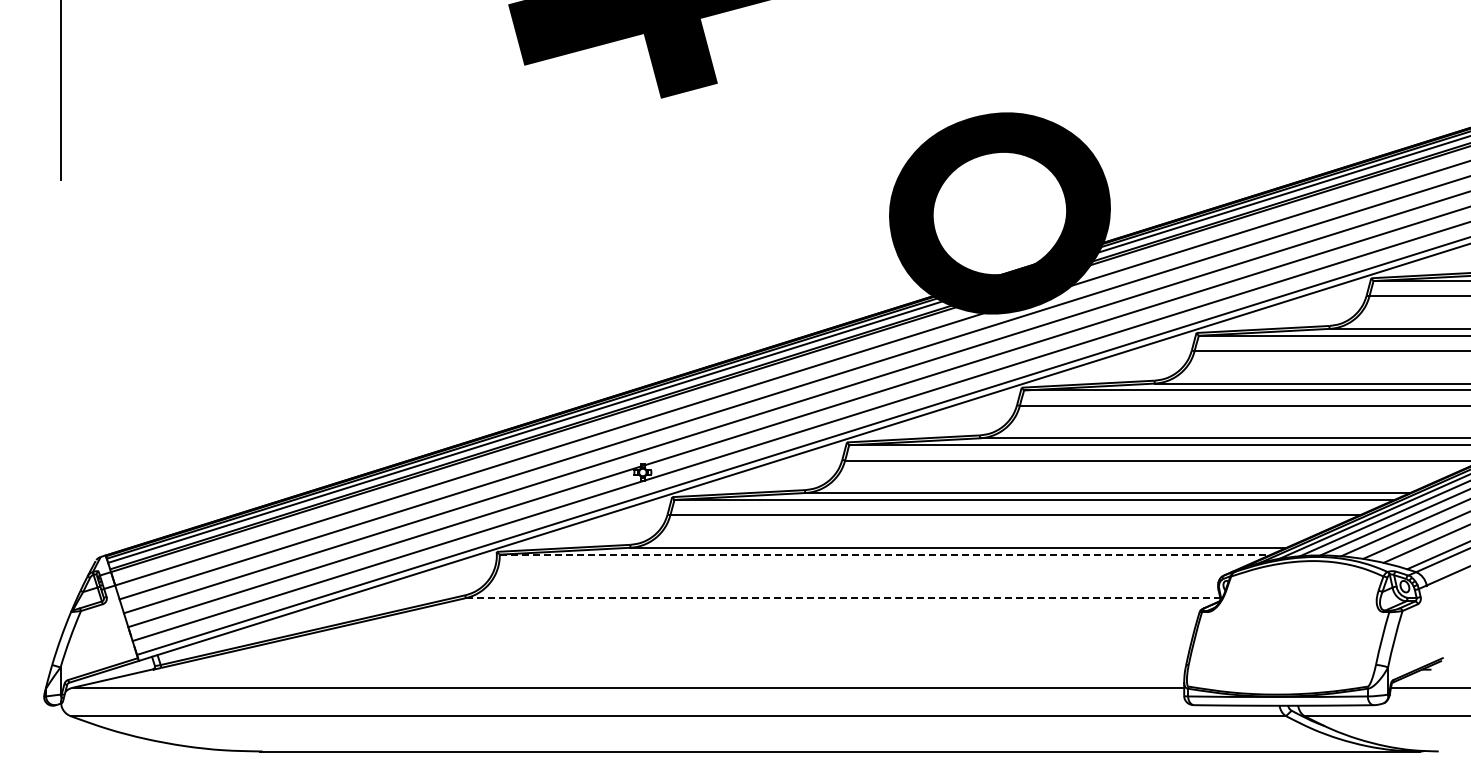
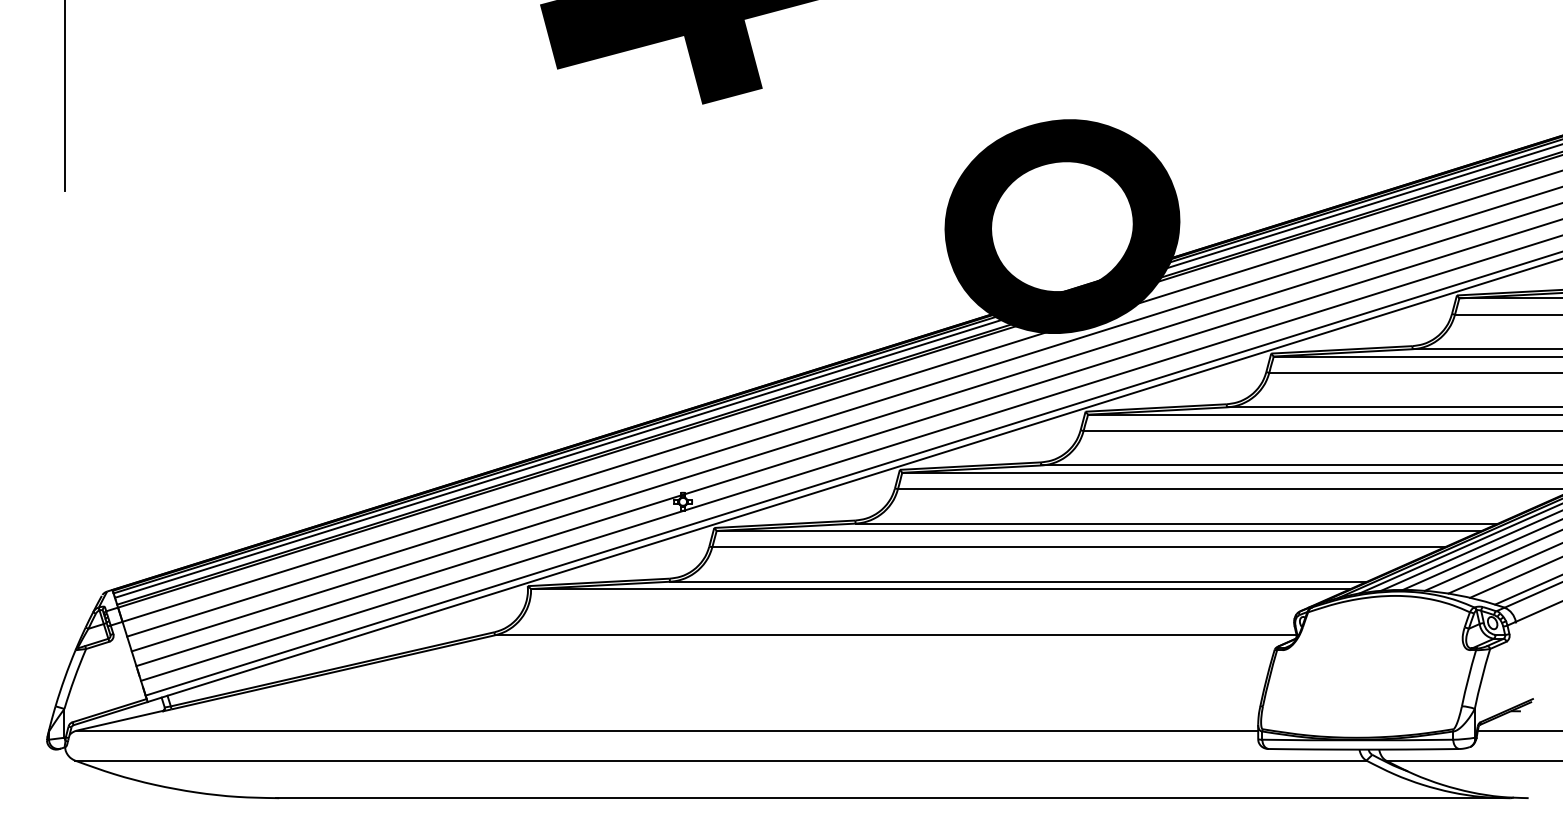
line: (885, 554) -> (940, 588), dashed -> solid
line: (843, 598) -> (896, 635), dashed -> solid

